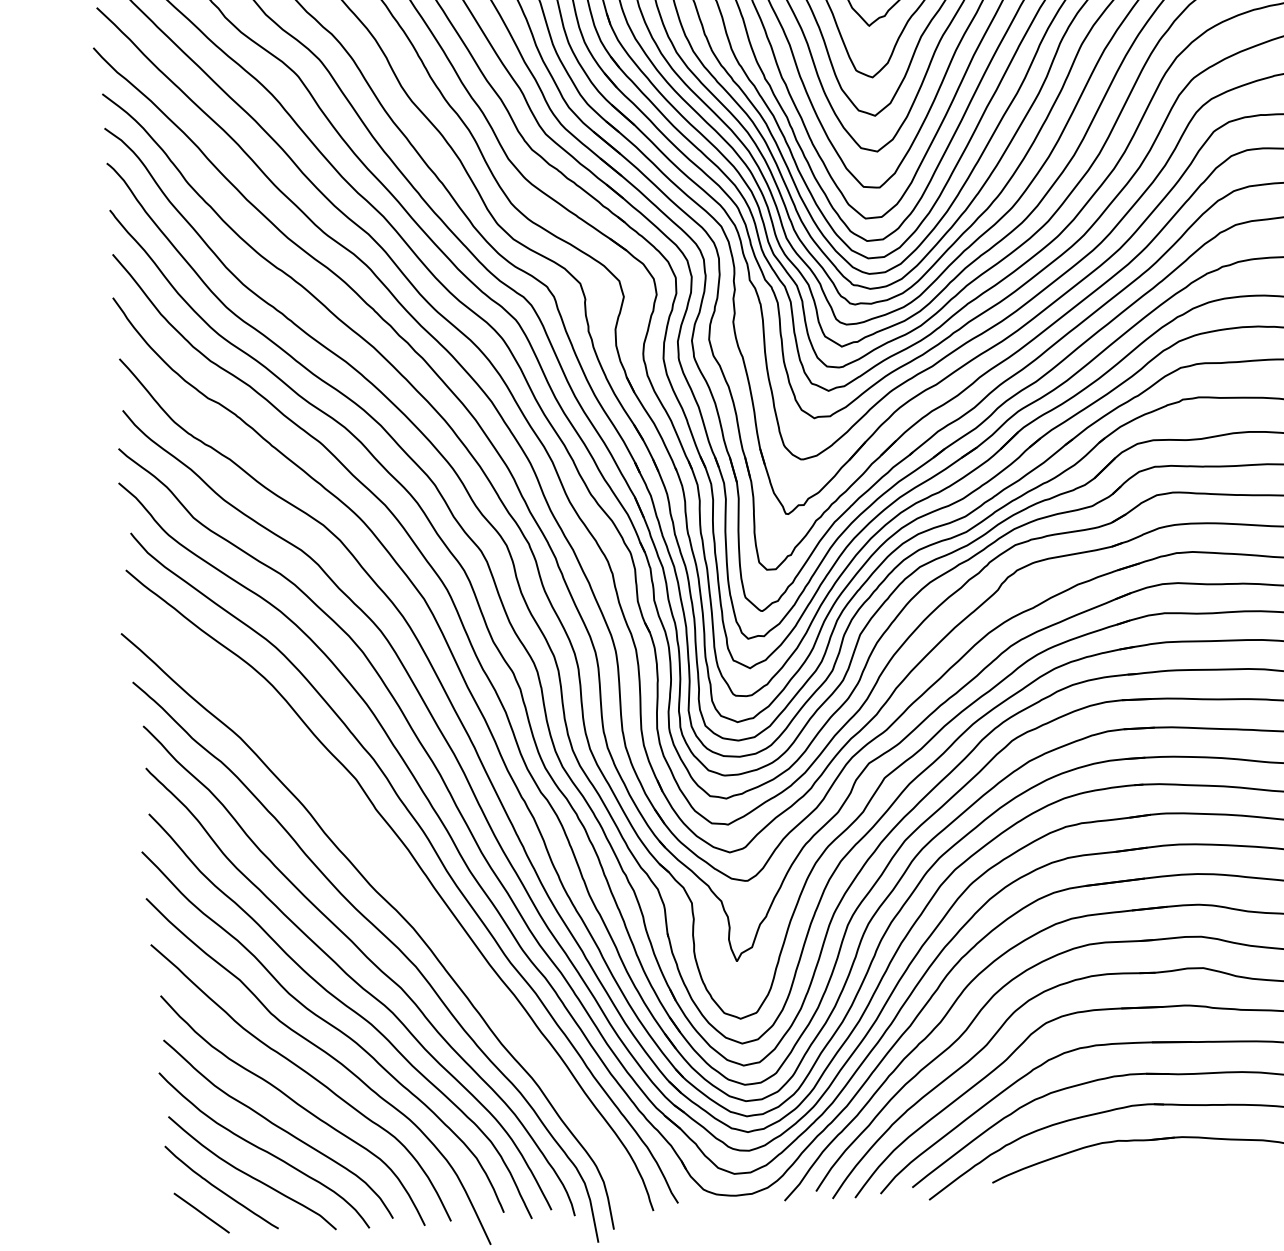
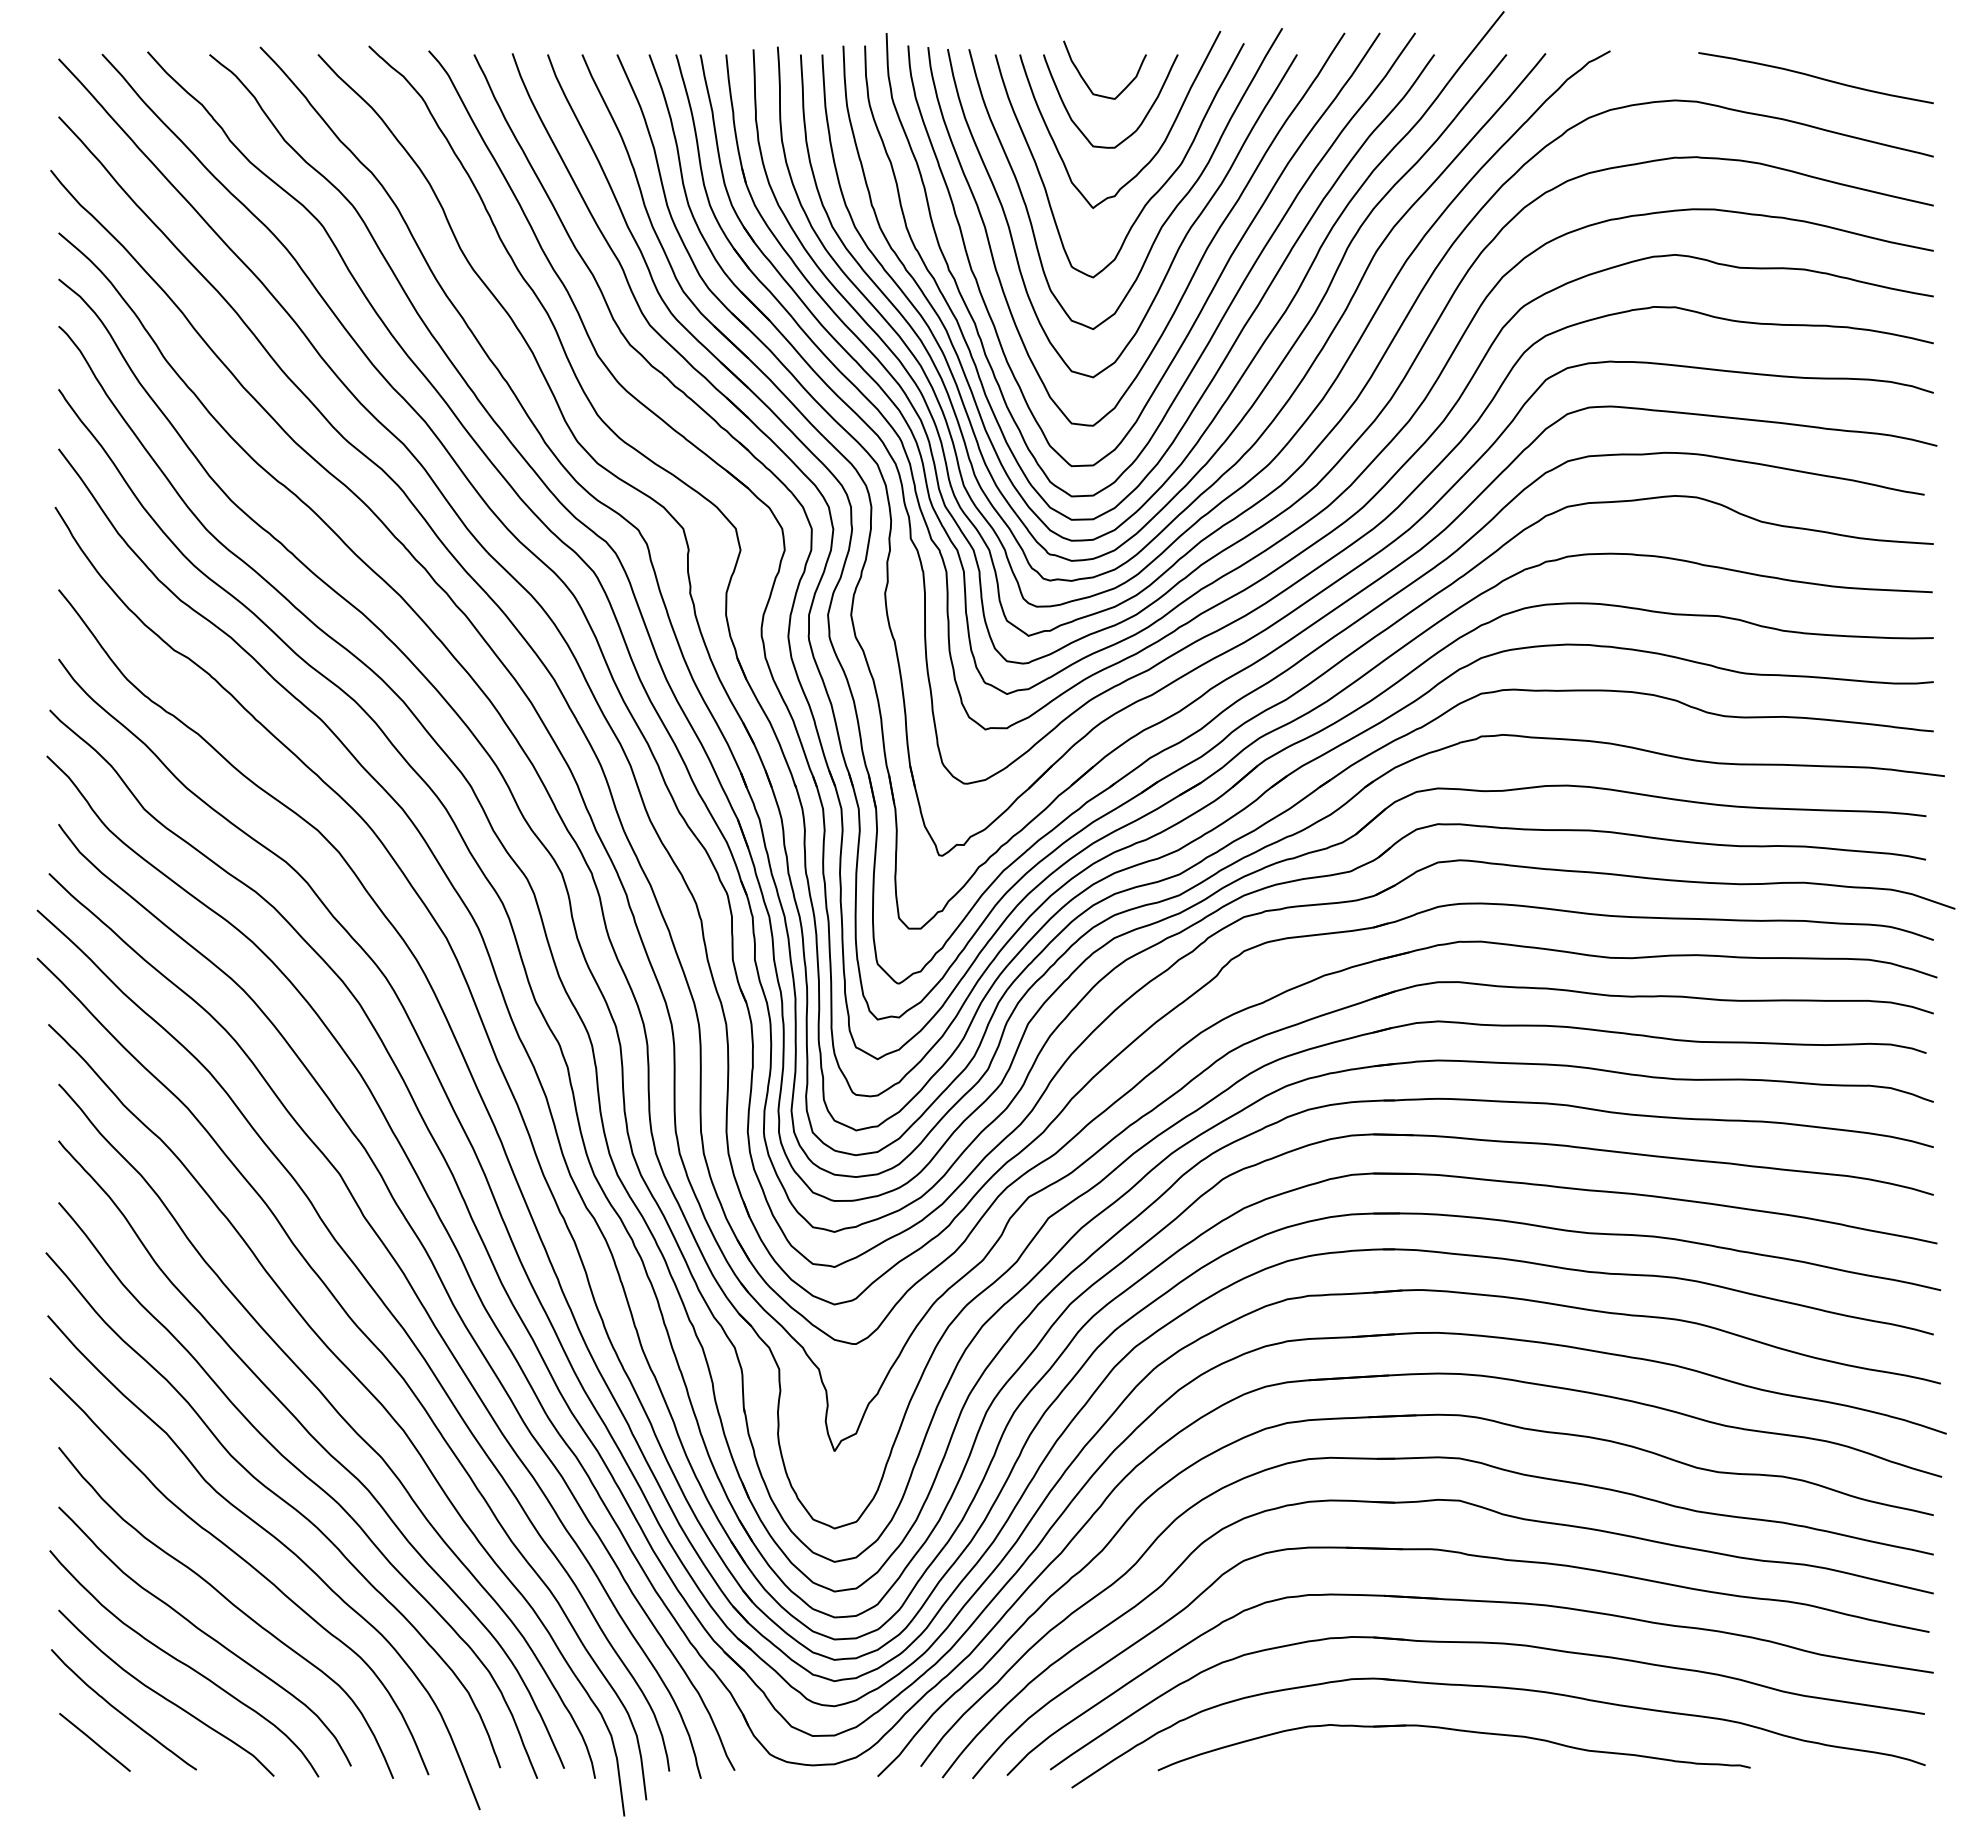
curve: (399, 879) -> (388, 1311), added

